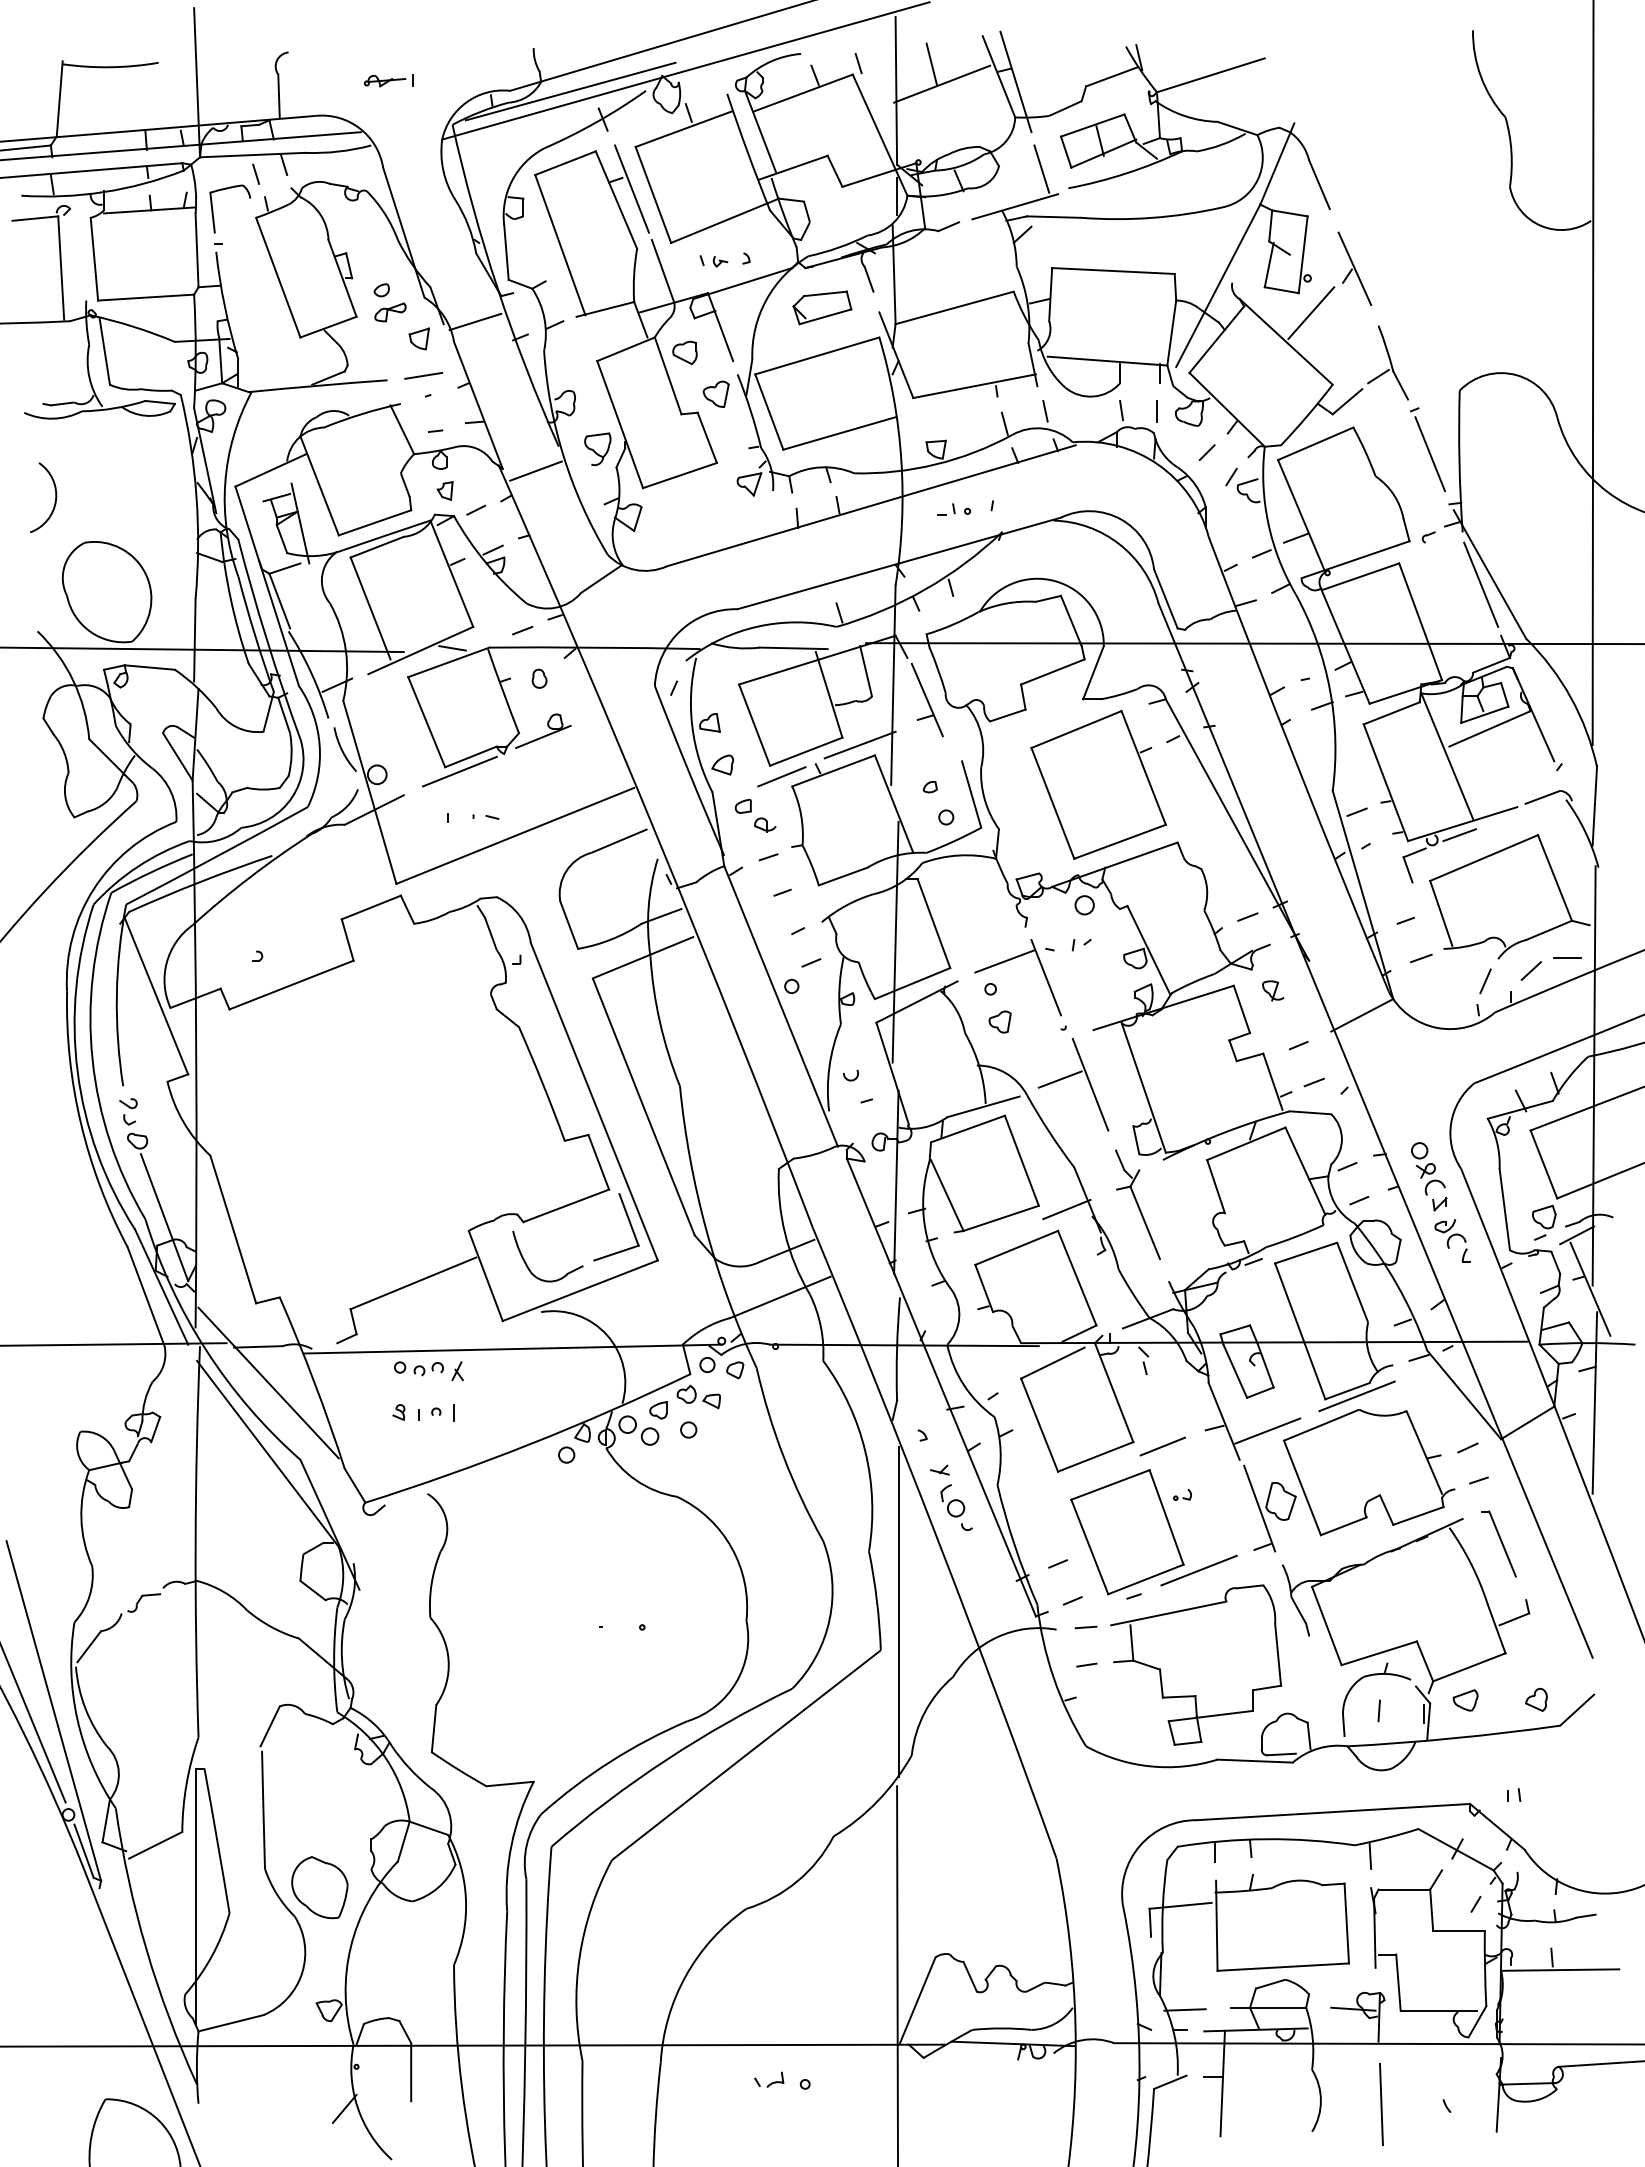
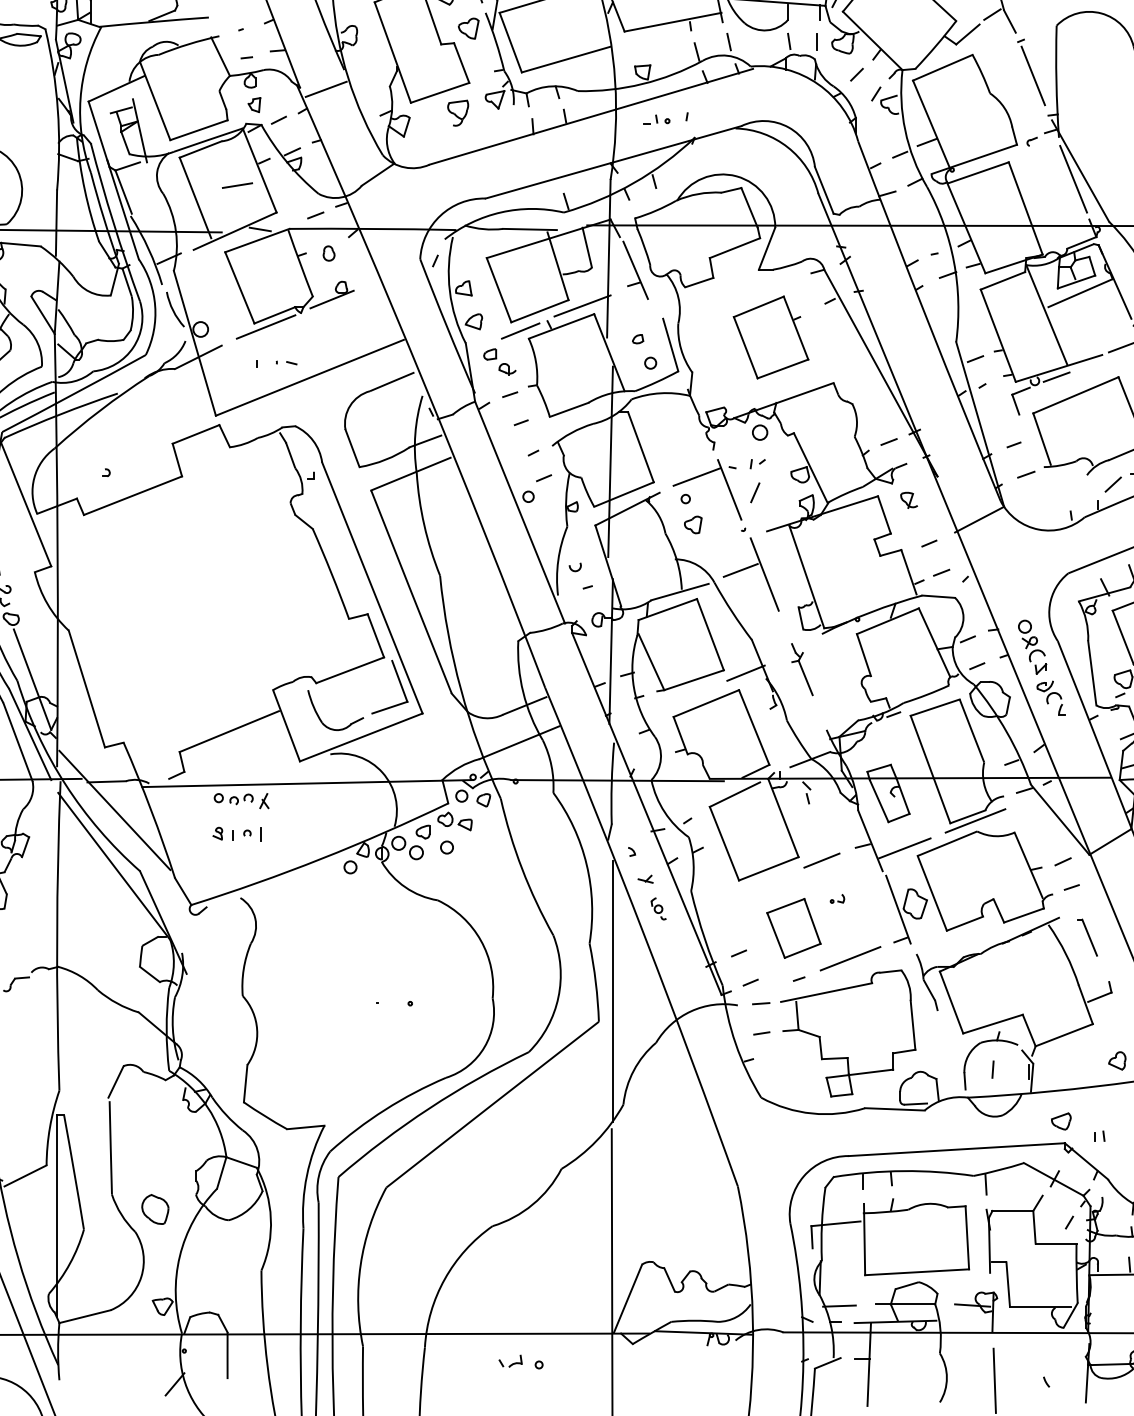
line: (423, 375) -> (237, 185), moved
part: (597, 449) -> (457, 113), moved
part: (1098, 784) -> (771, 337), size x0.7
line: (1485, 981) -> (755, 492), moved
part: (1137, 1204) -> (801, 669), size x0.6
part: (956, 1507) -> (658, 908), size x0.6
part: (1127, 1532) -> (793, 928), size x0.6
part: (1498, 1543) -> (1087, 937), size x0.7
part: (1465, 1700) -> (1061, 1121), moved
part: (319, 1887) -> (155, 1209), size x0.6

